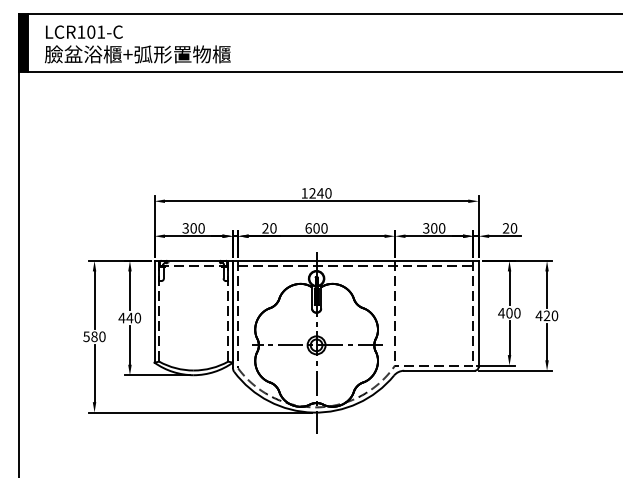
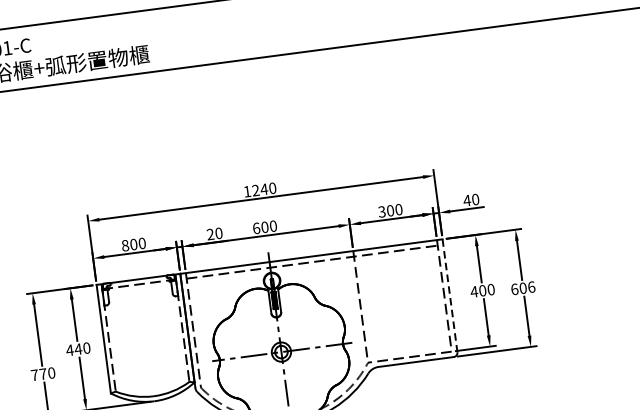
text: (185, 228) -> (125, 245), 300 -> 800
text: (505, 228) -> (466, 200), 20 -> 40
line: (478, 313) -> (449, 295), solid -> dashed
text: (546, 315) -> (522, 287), 420 -> 606
text: (90, 336) -> (38, 374), 580 -> 770

